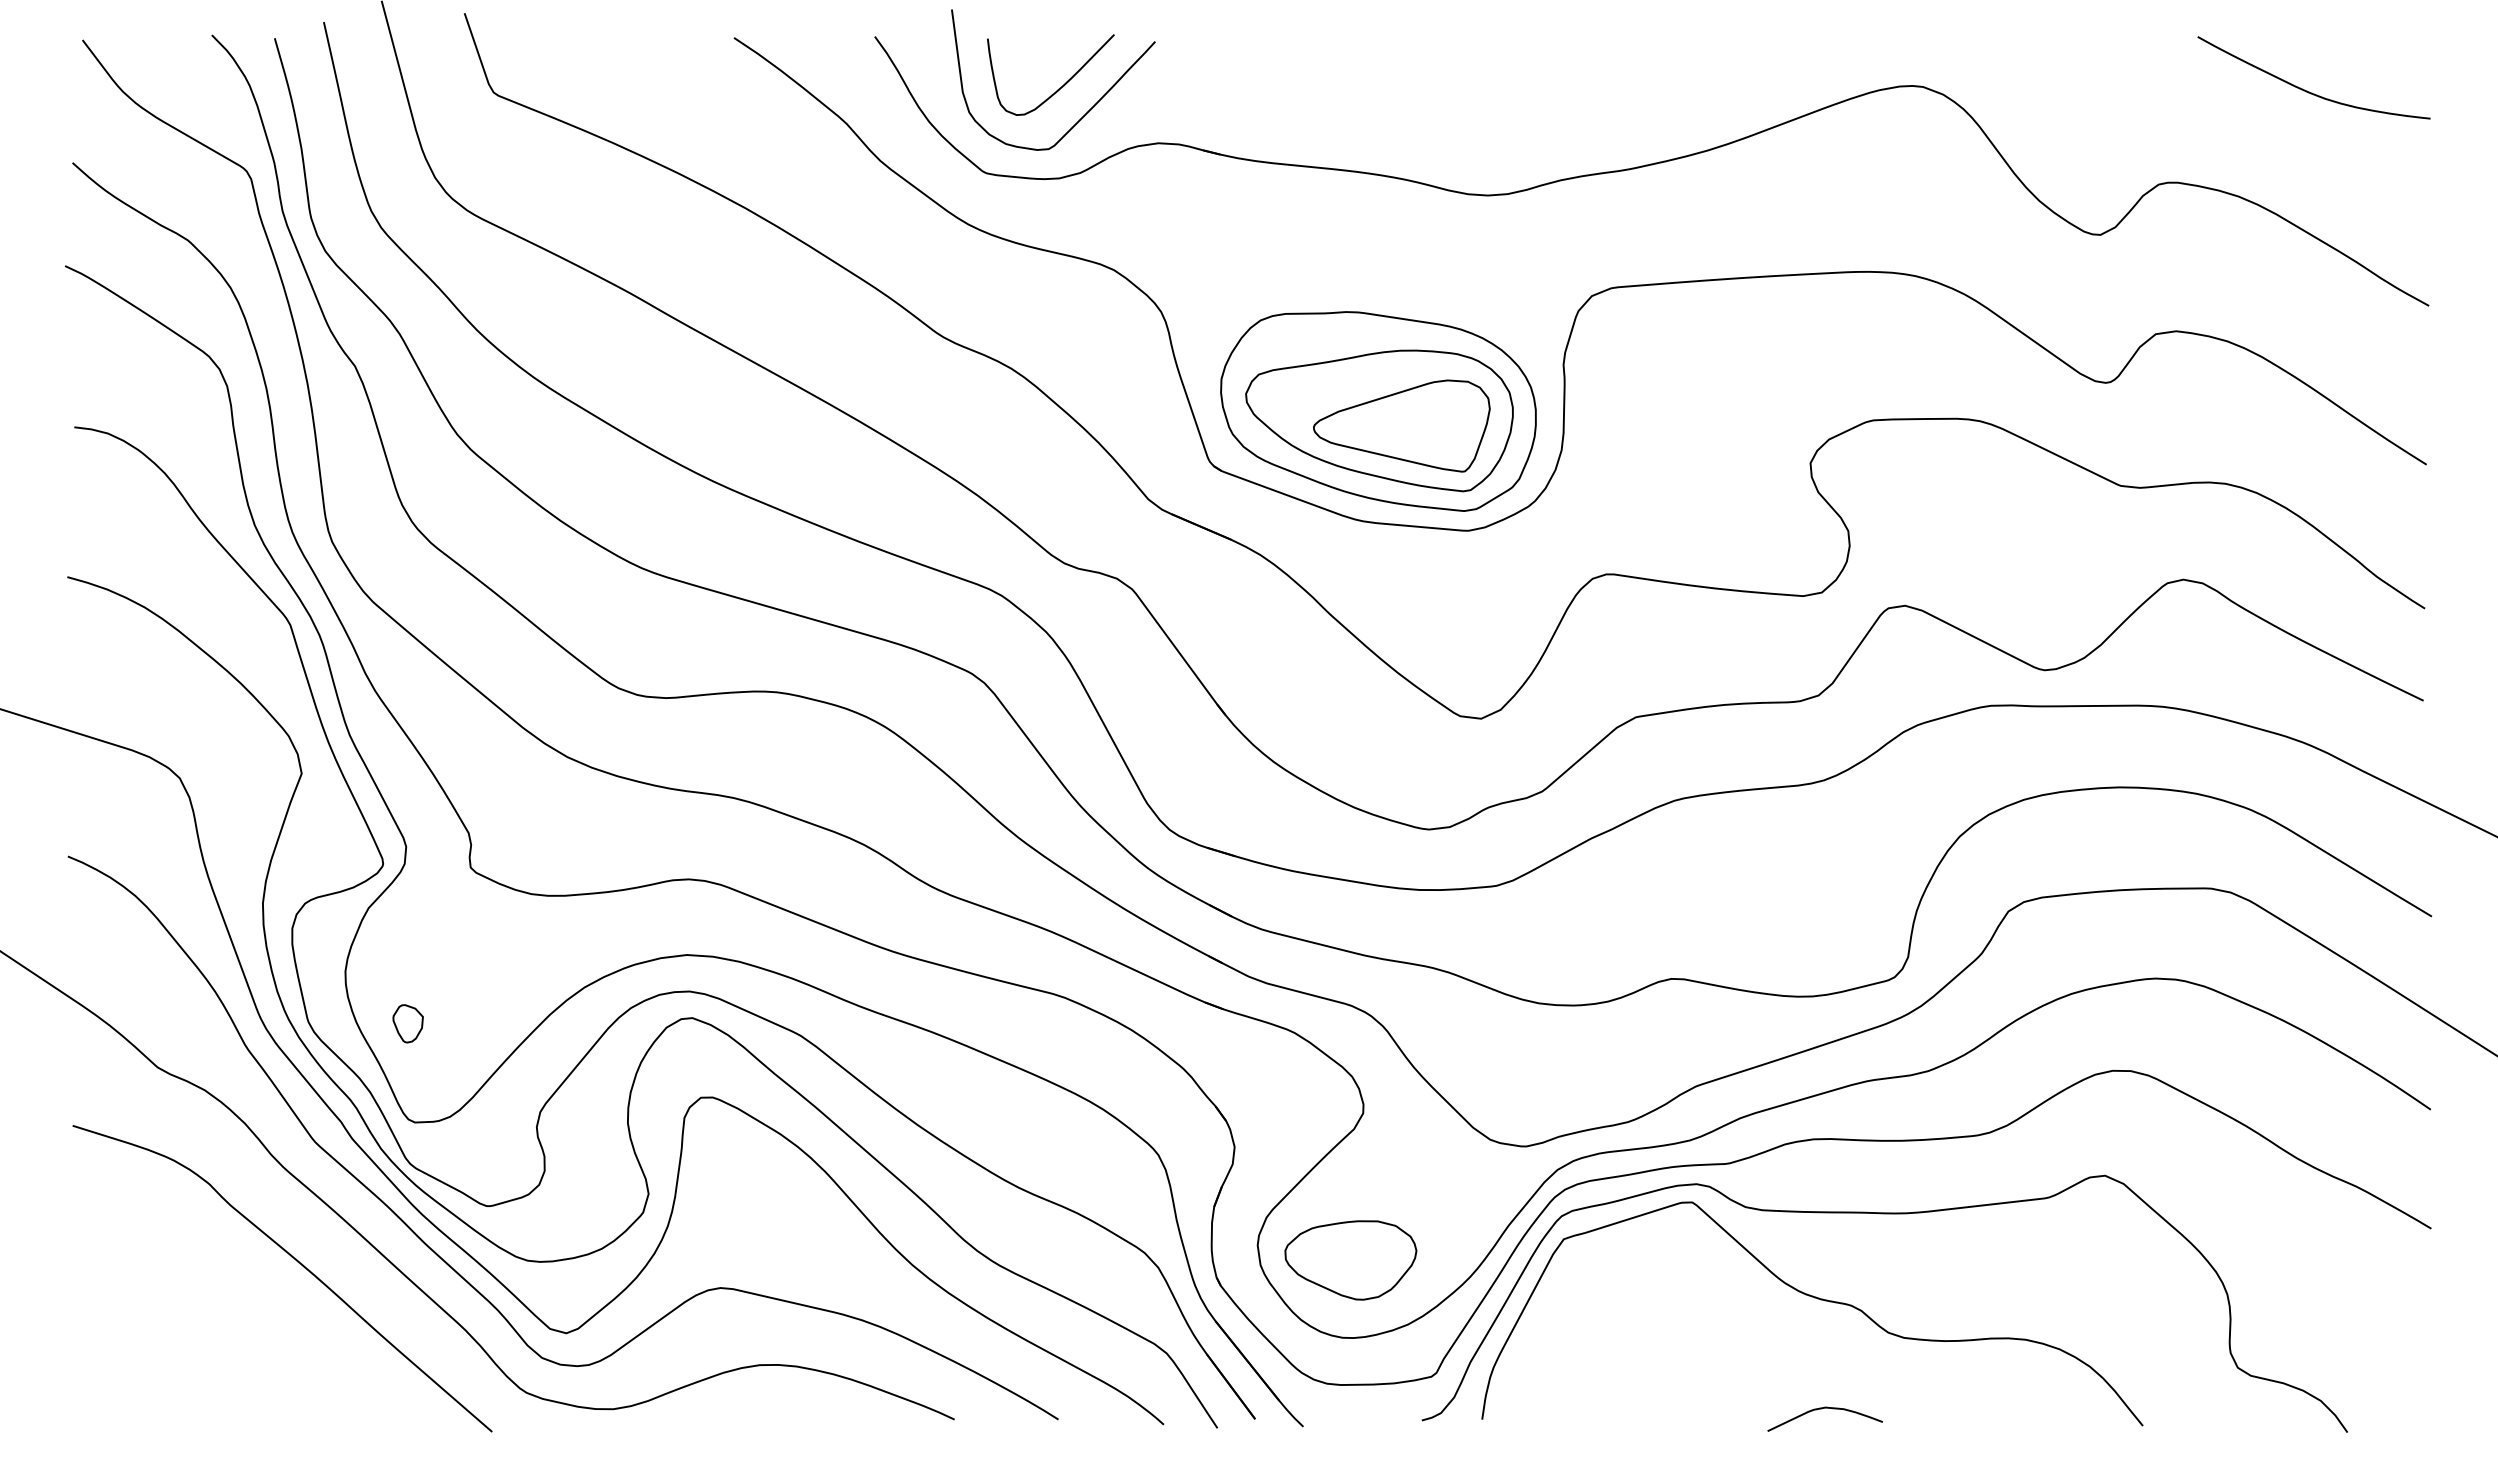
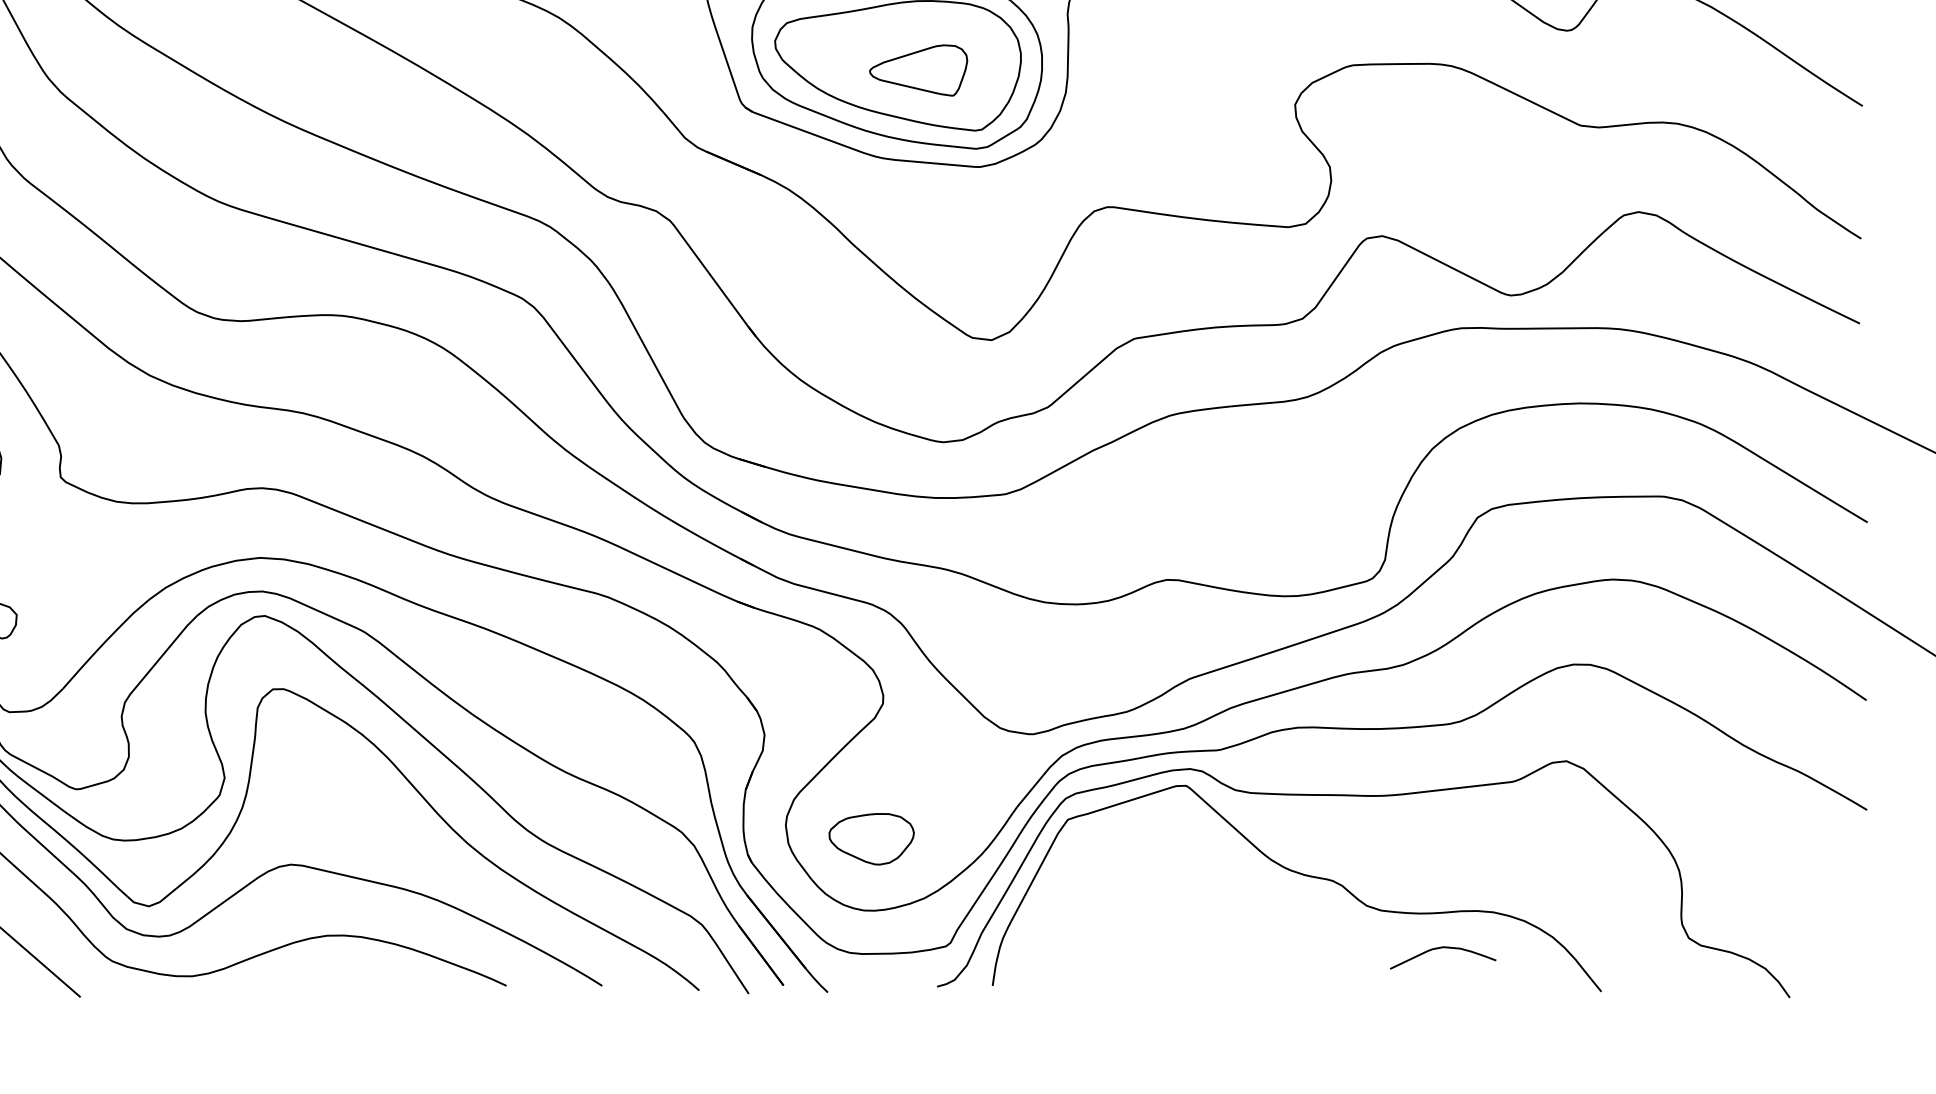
part: (1401, 425) -> (918, 70), size x0.6
part: (1350, 1260) -> (871, 839), size x0.7
curve: (1822, 1409) -> (1440, 948), moved

